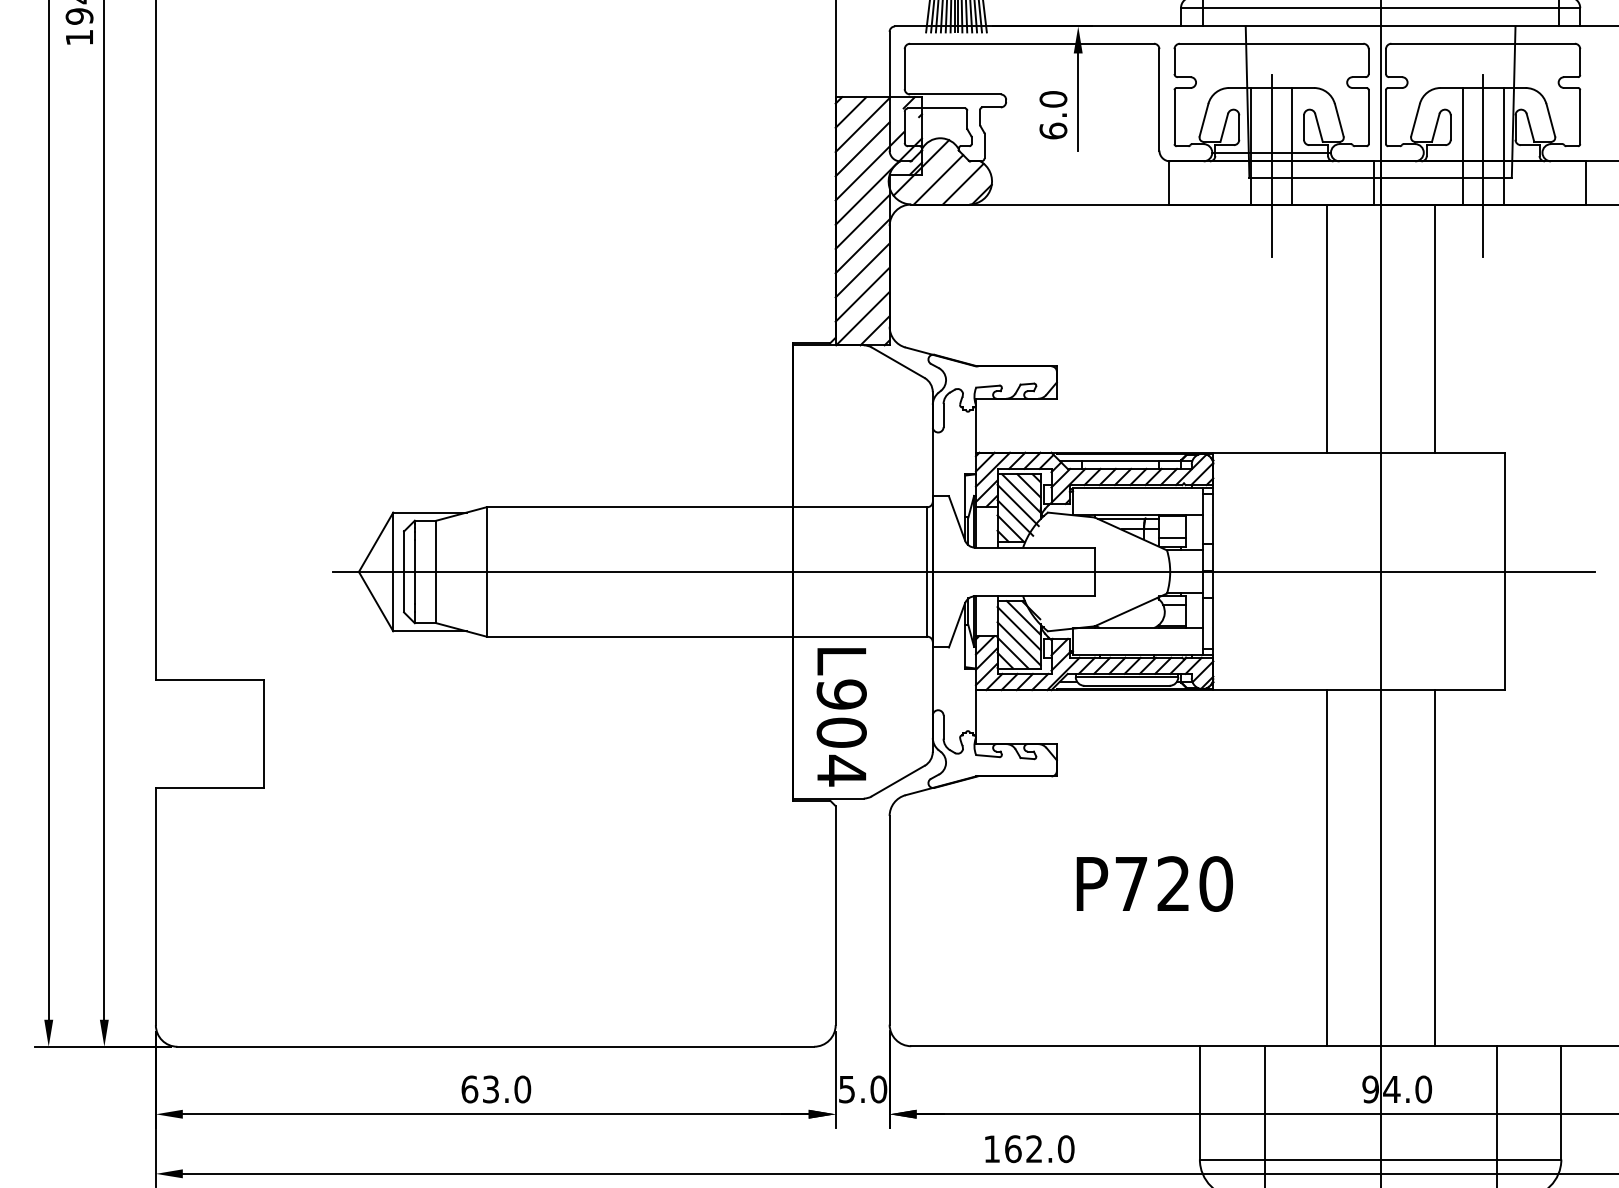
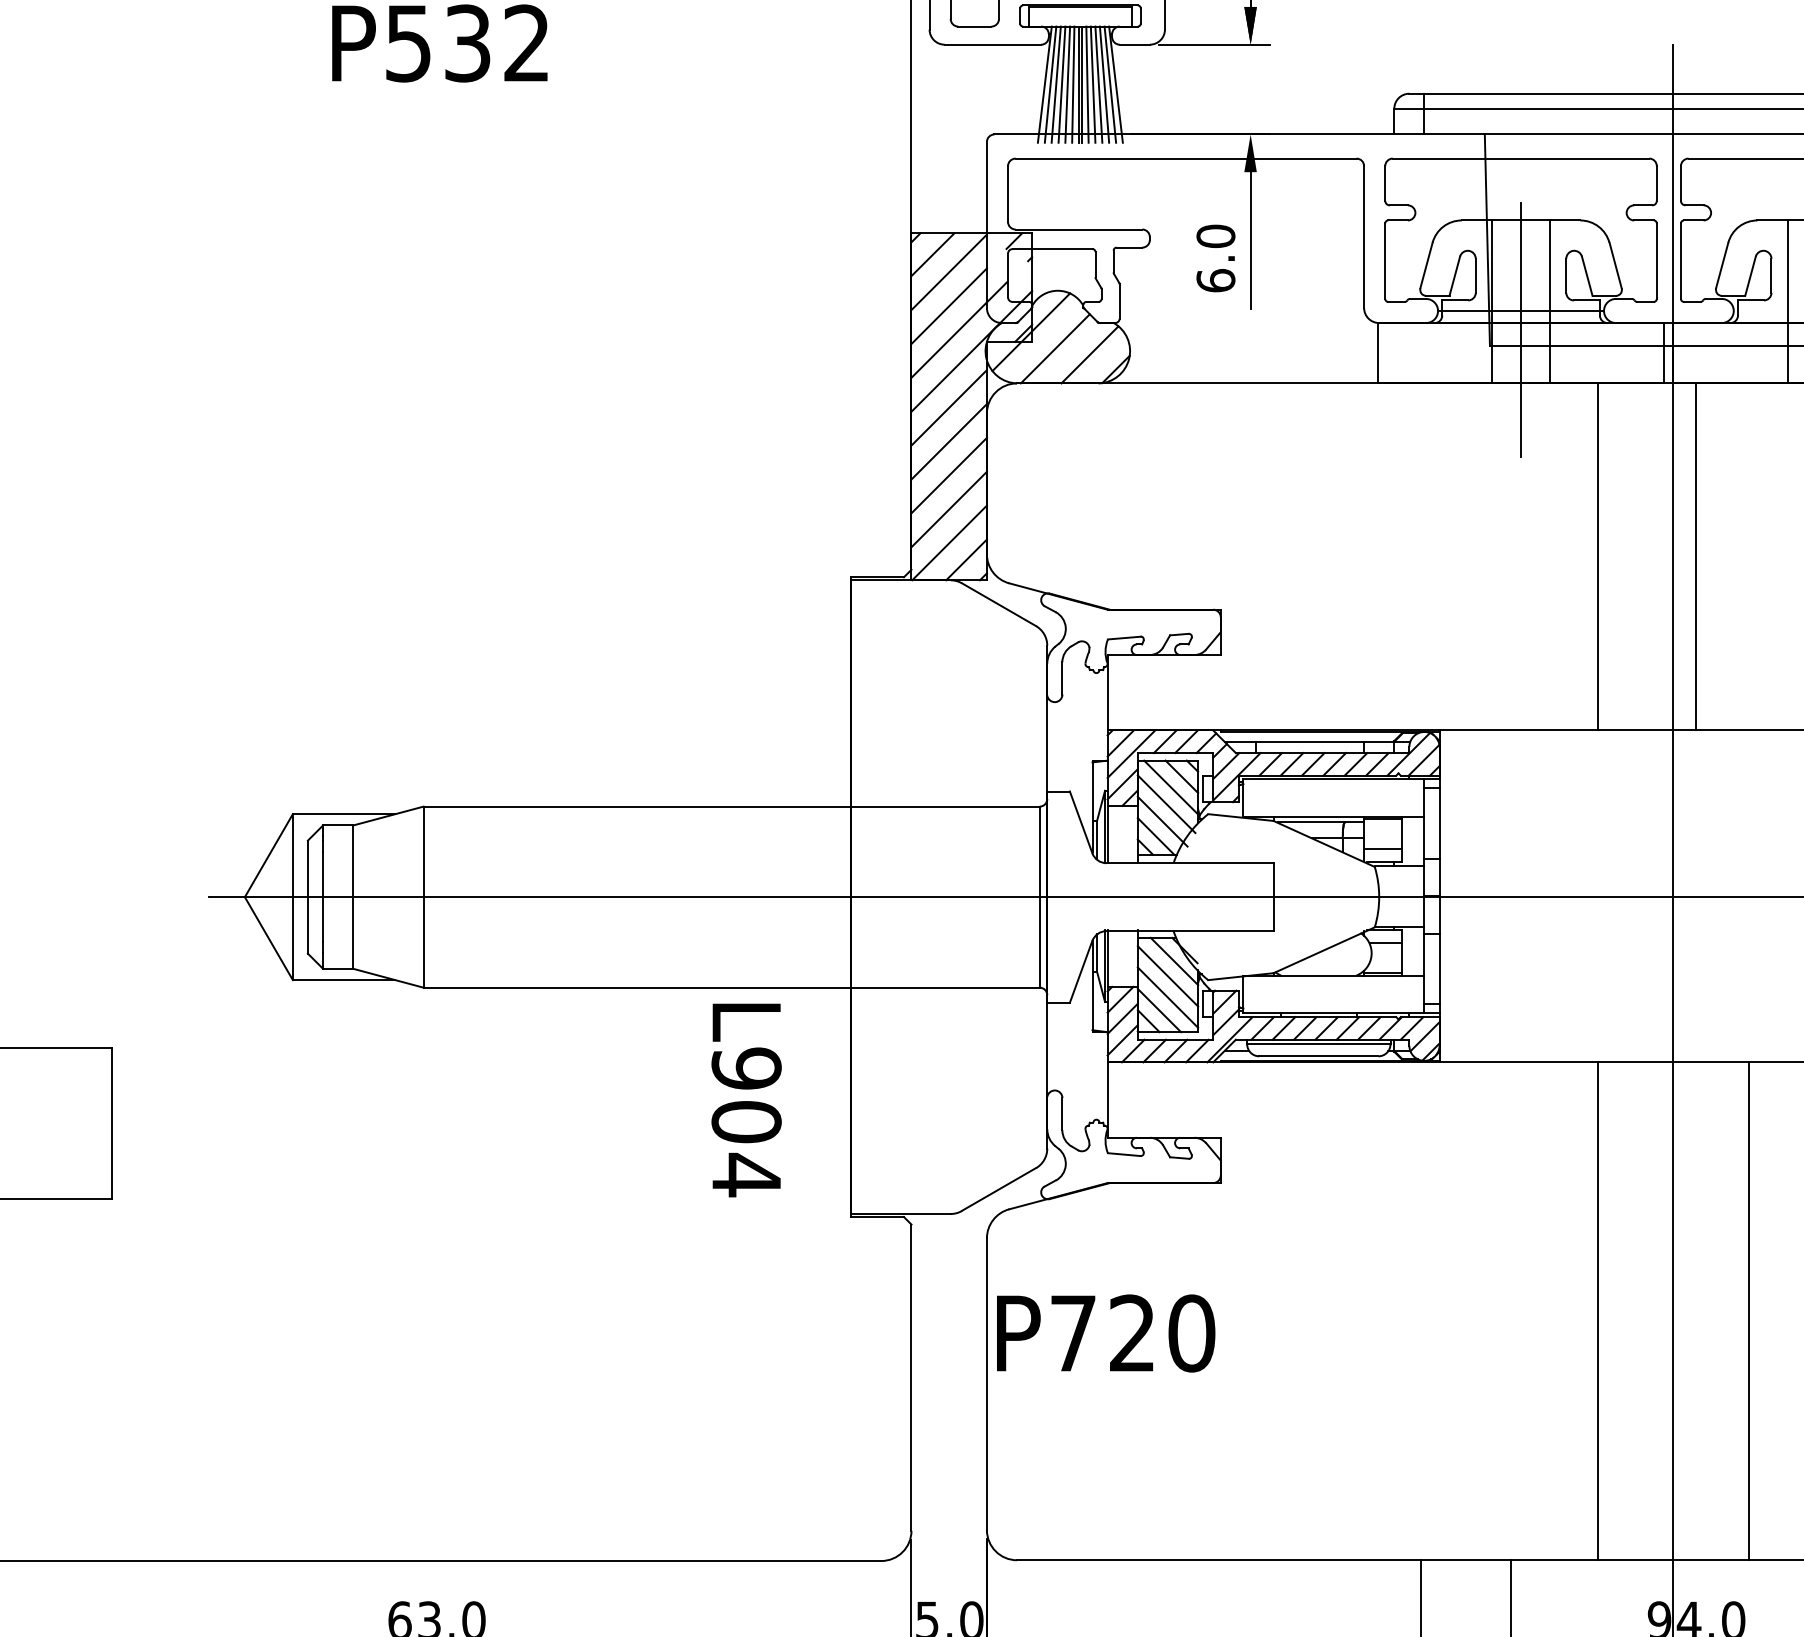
line: (1434, 328) -> (1695, 556), moved
text: (841, 717) -> (746, 1100), moved
text: (1154, 883) -> (1105, 1332), moved

